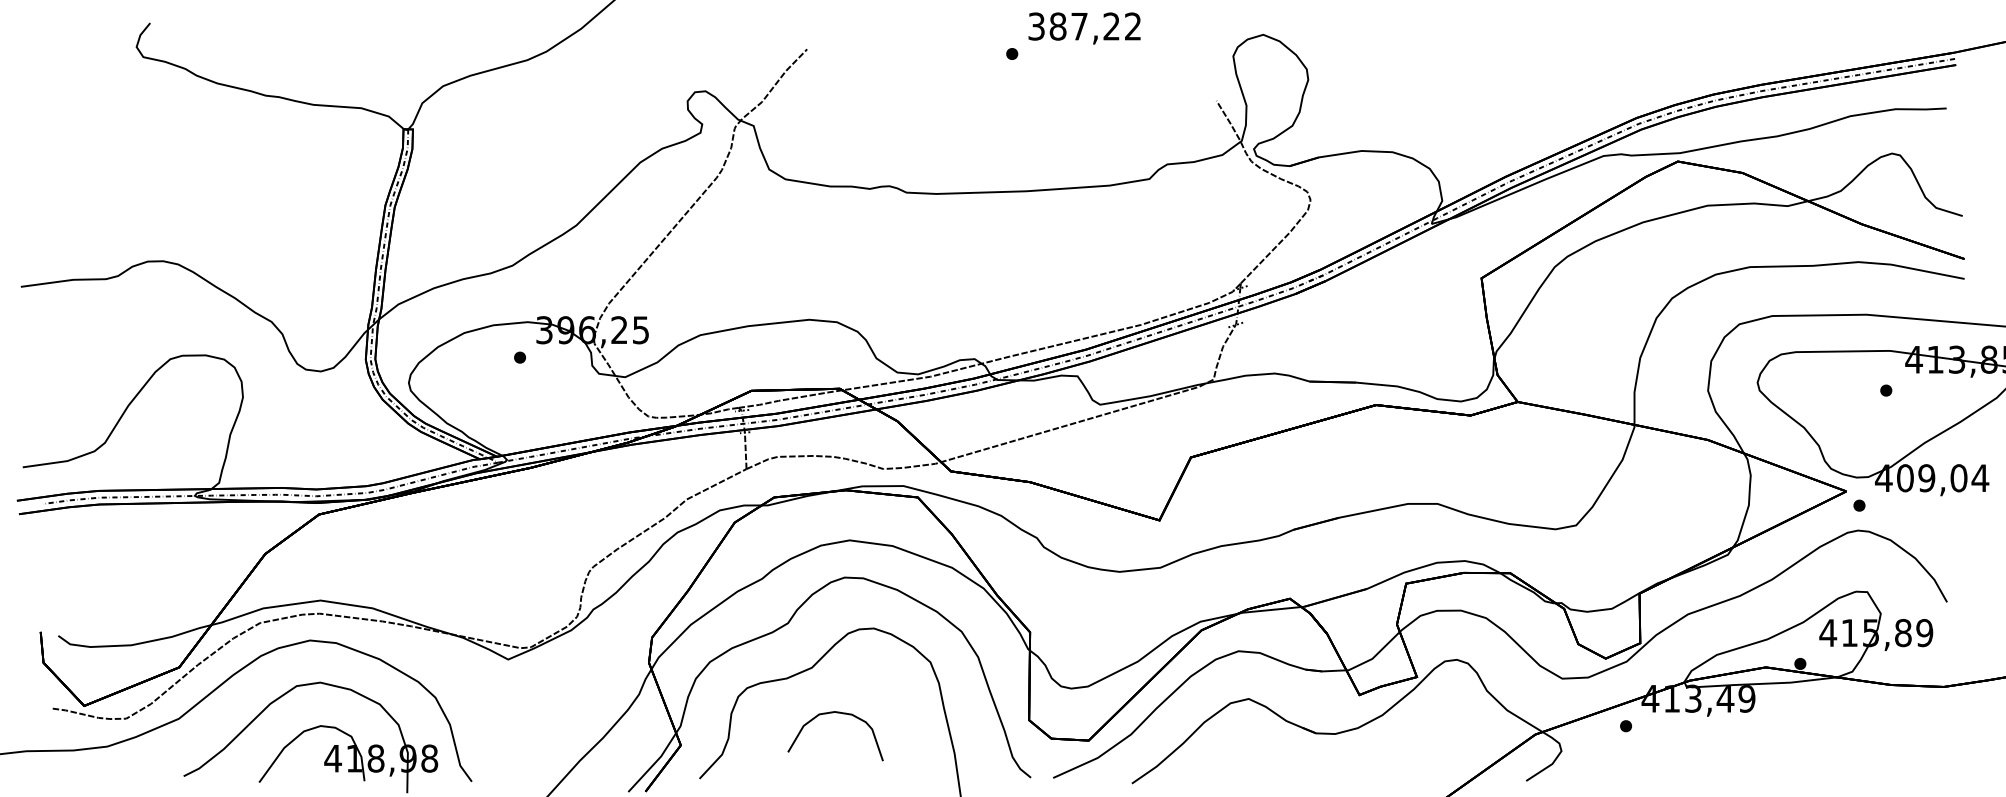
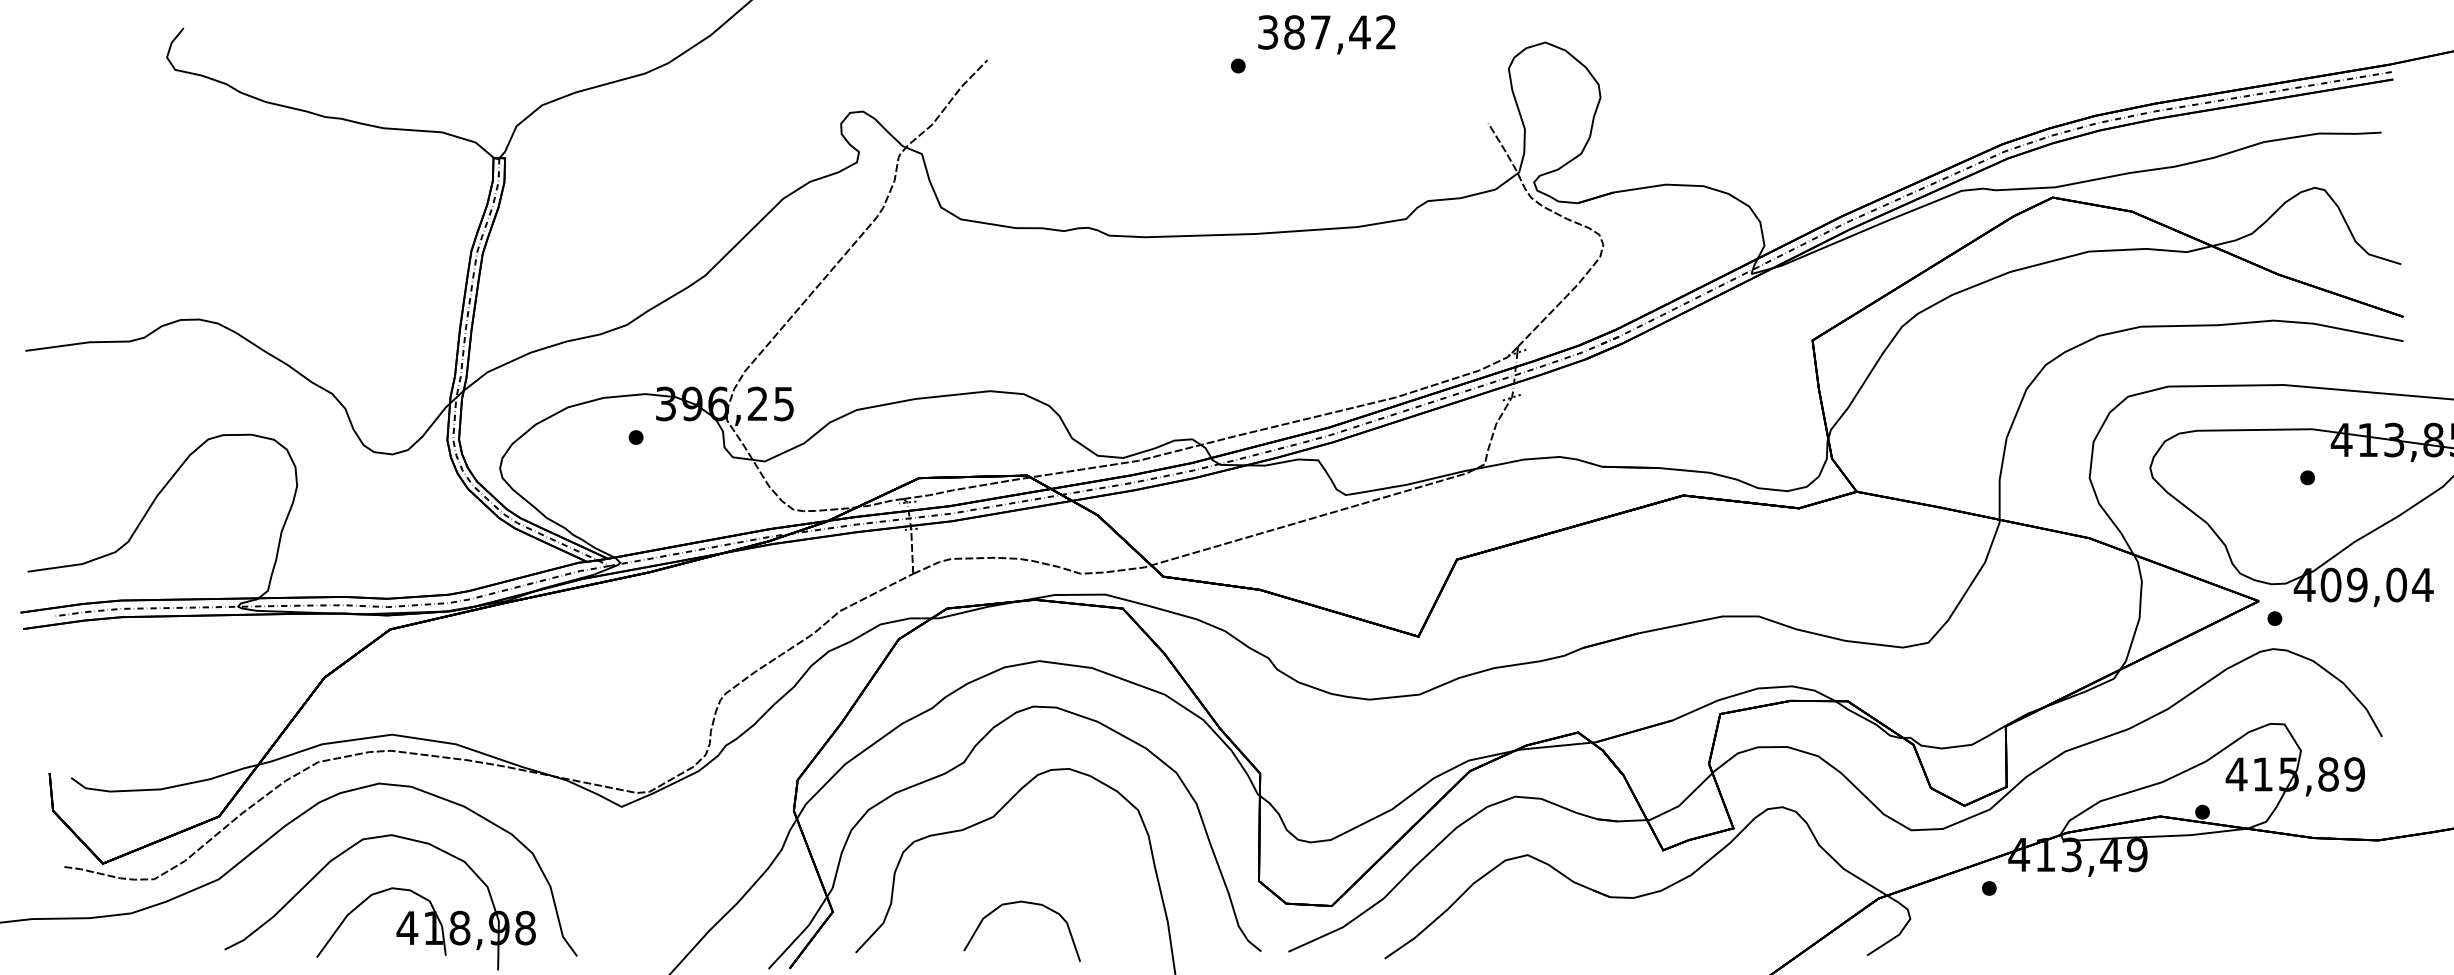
text: (1111, 26) -> (1359, 32), 387,22 -> 387,42
curve: (836, 713) -> (1023, 903), moved

